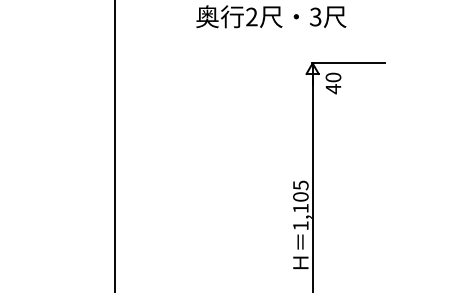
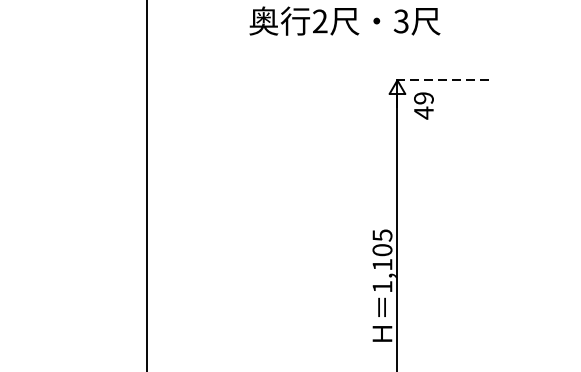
line: (348, 63) -> (443, 80), solid -> dashed
text: (333, 77) -> (423, 98), 40 -> 49

